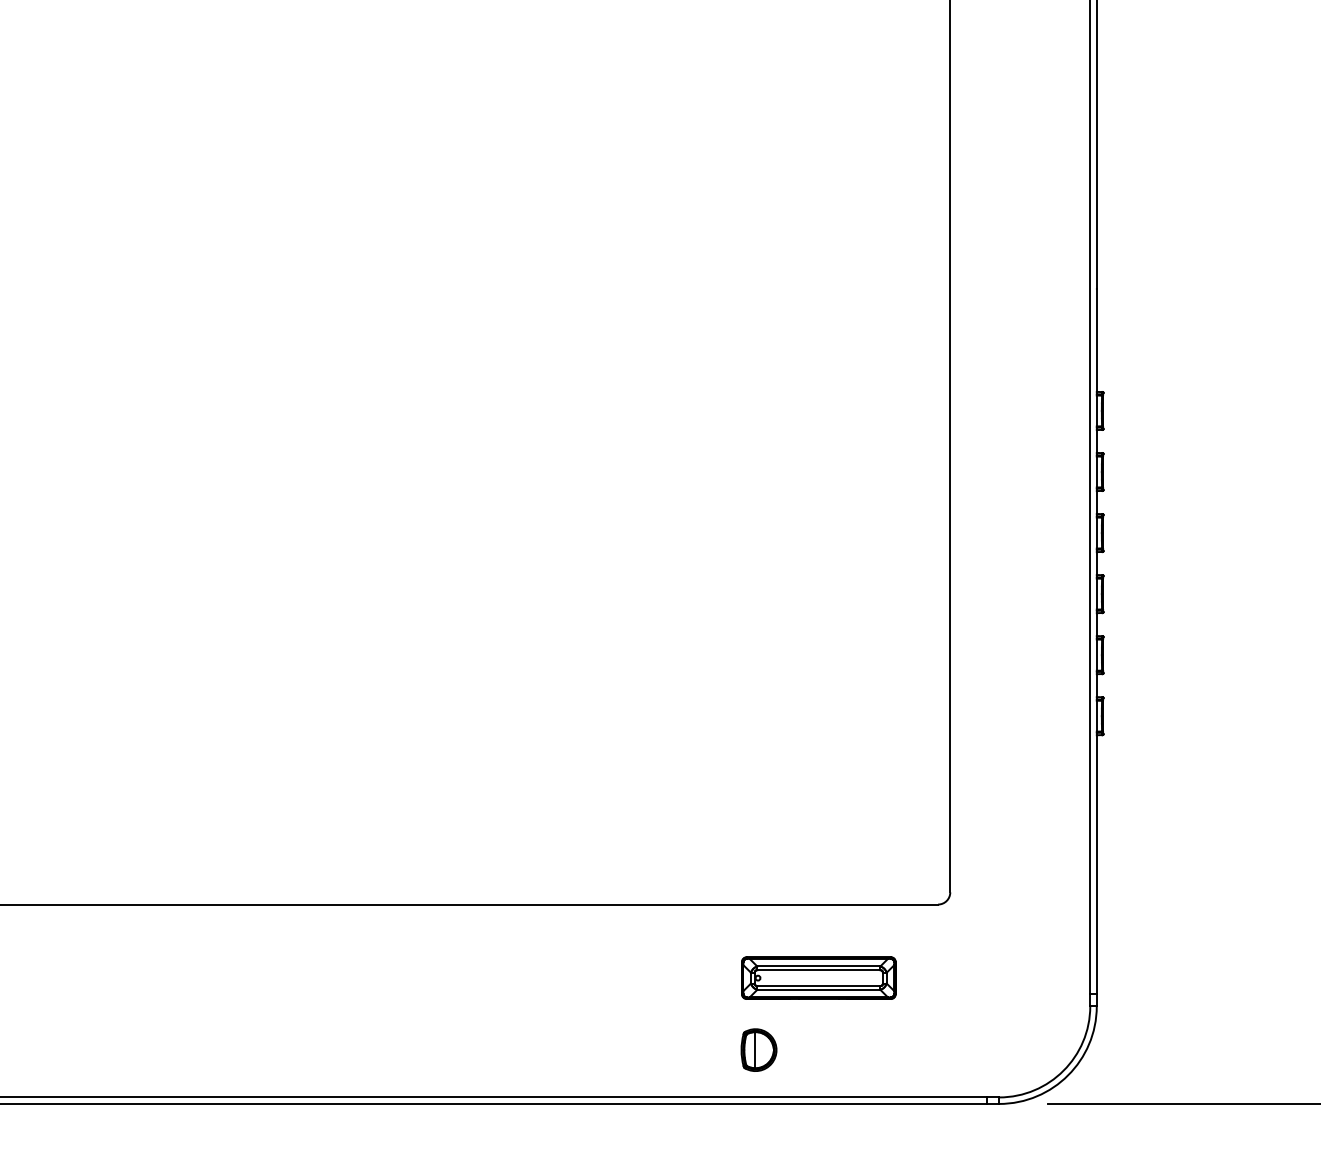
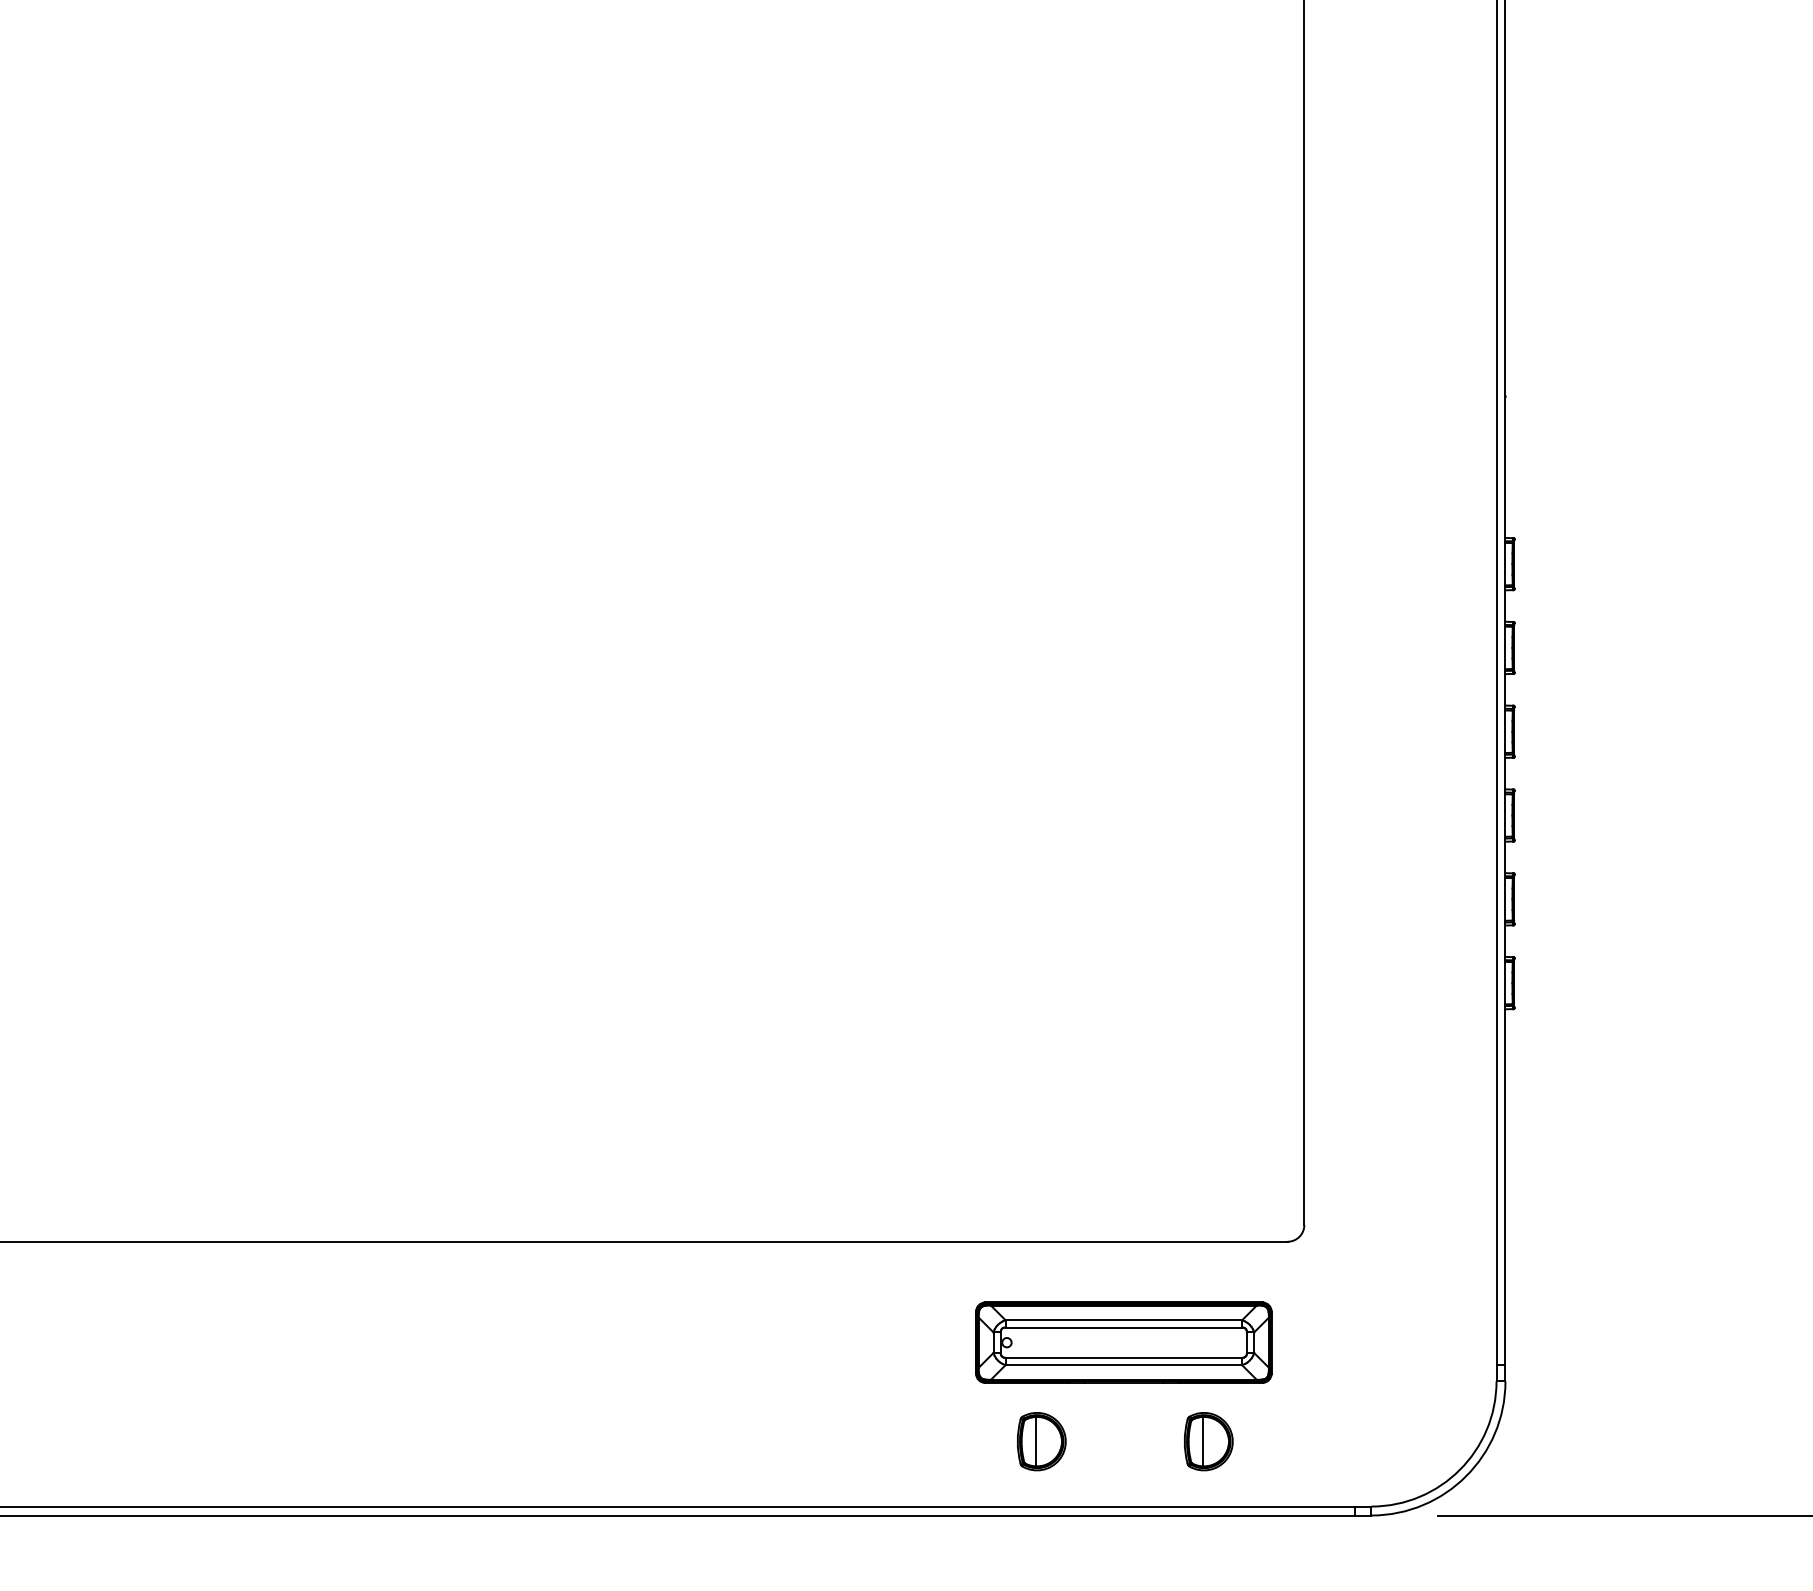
part: (818, 977) -> (1123, 1342), size x1.4
part: (880, 1050) -> (1208, 1441), added

